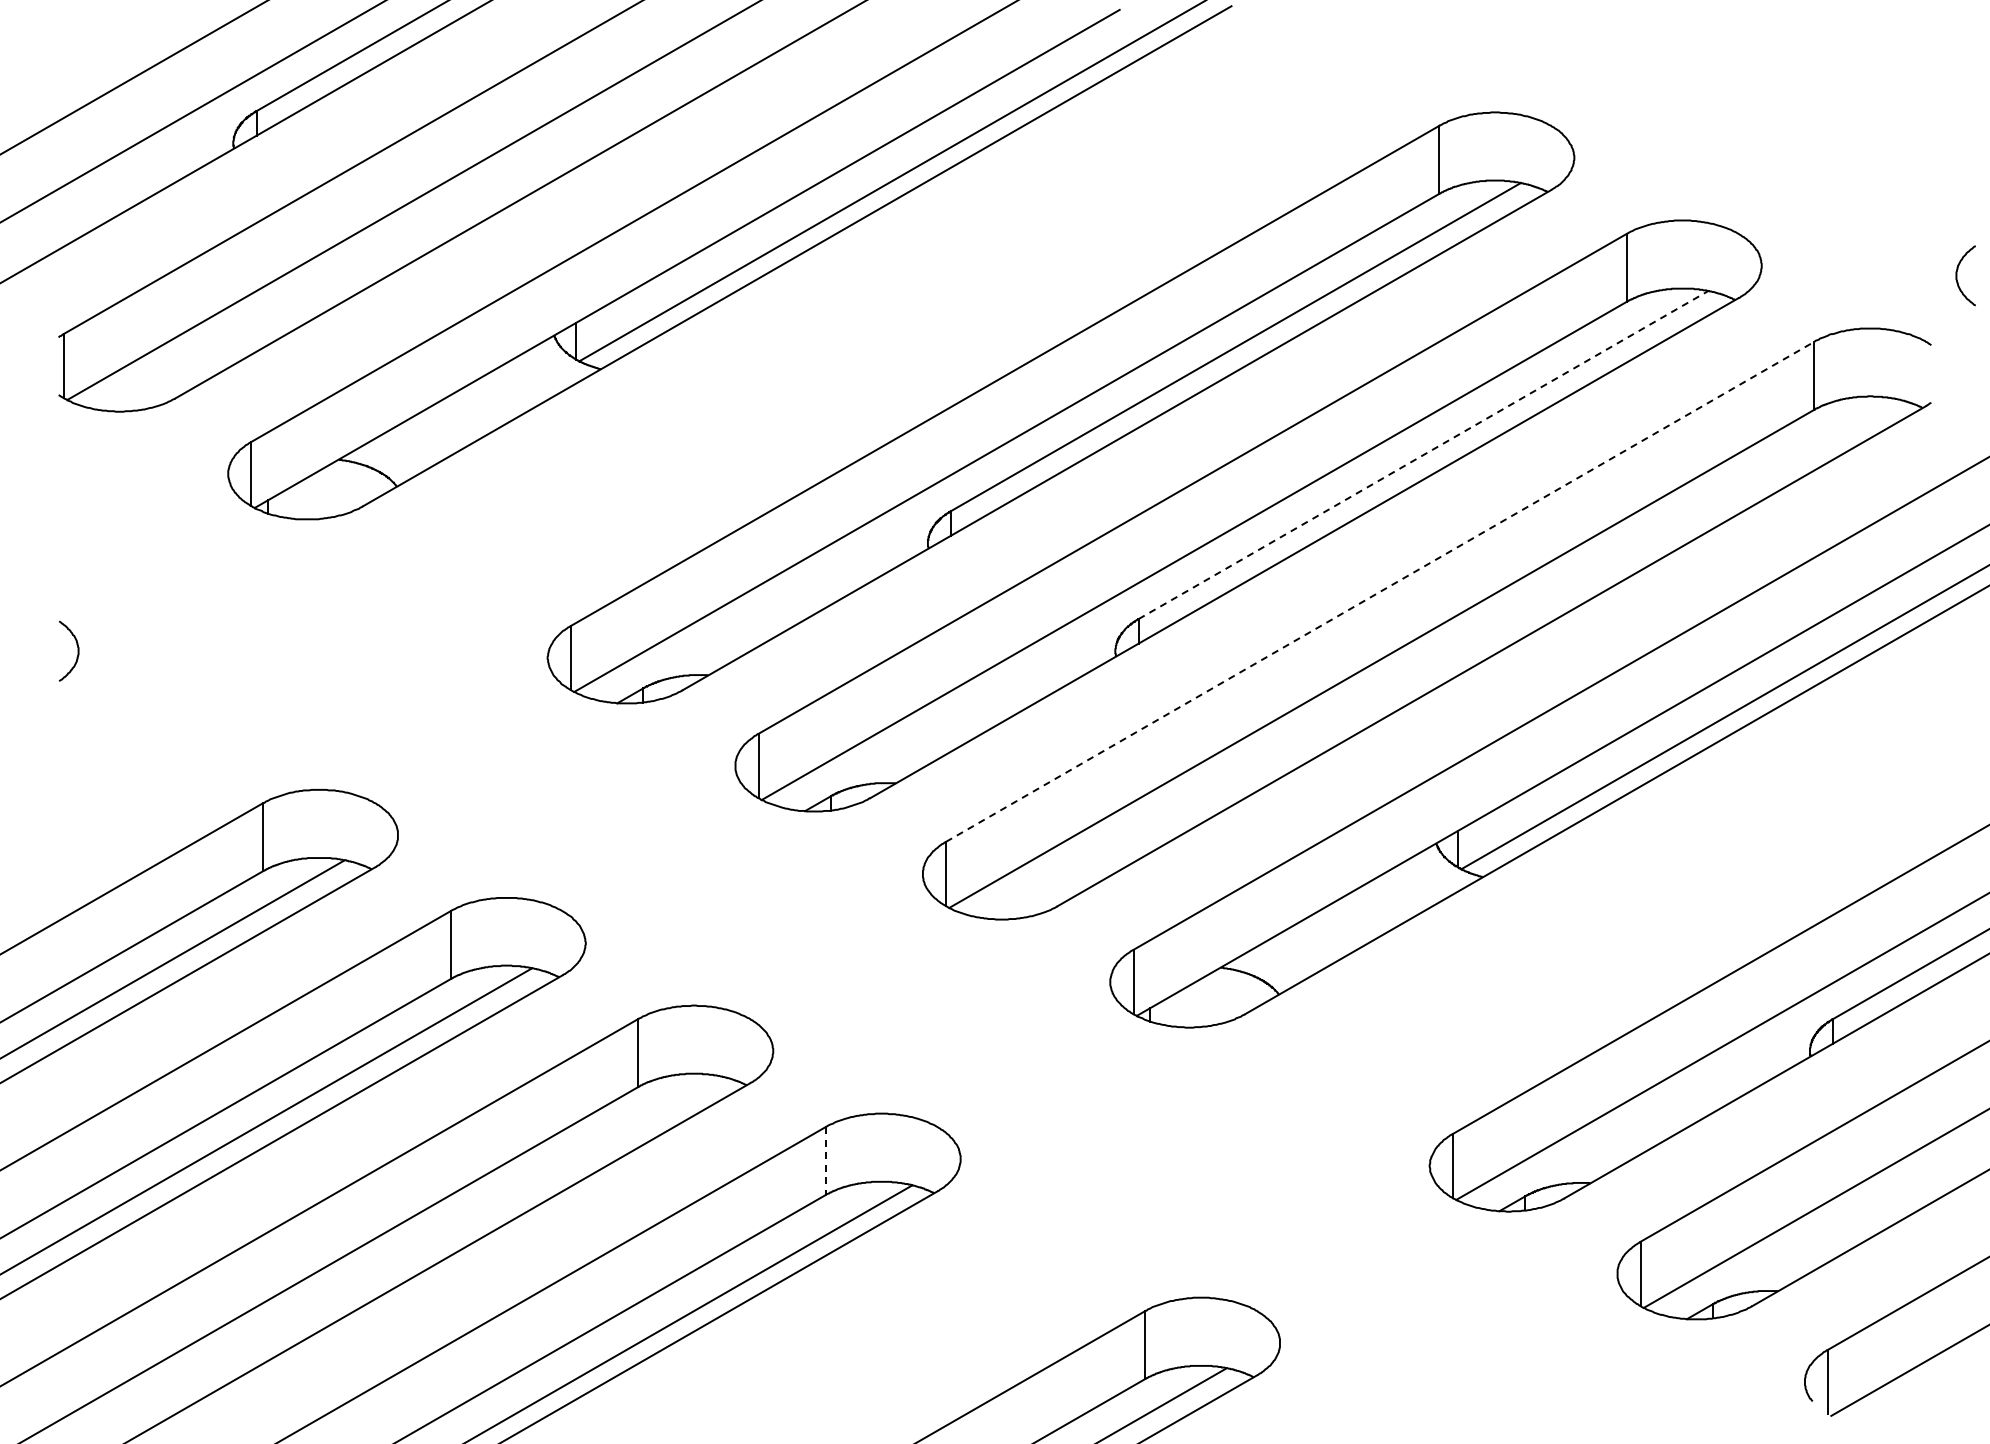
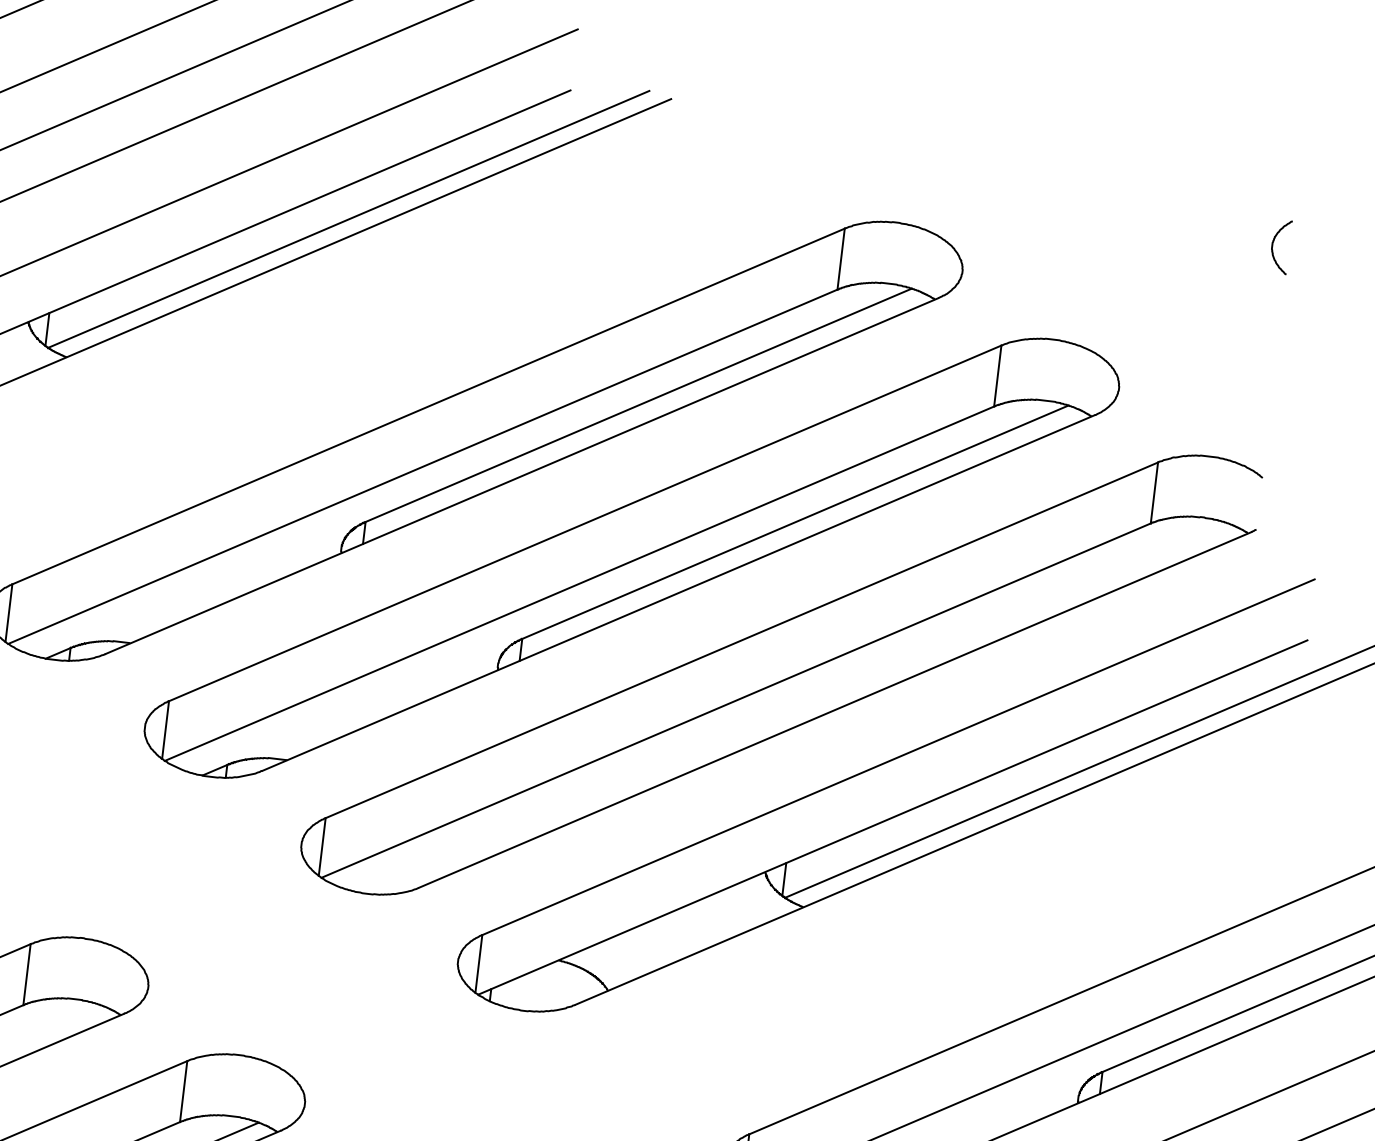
curve: (1957, 275) -> (1273, 245), moved
line: (1423, 455) -> (795, 522), dashed -> solid
line: (1380, 591) -> (742, 640), dashed -> solid
line: (825, 1161) -> (183, 1091), dashed -> solid

